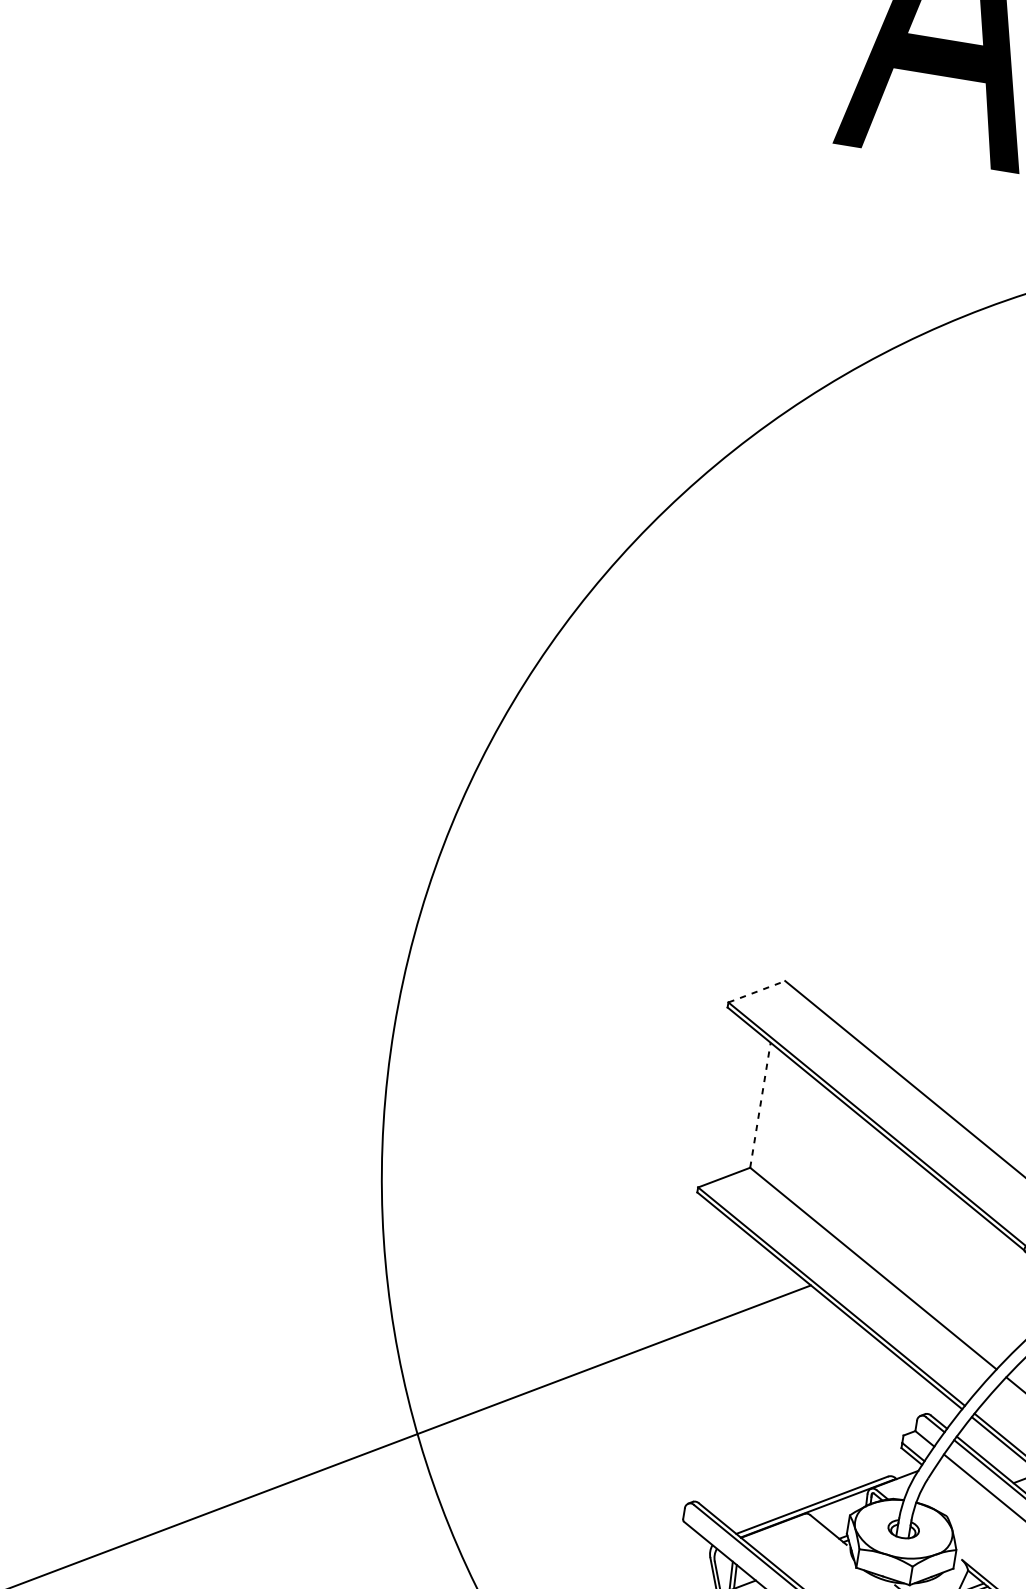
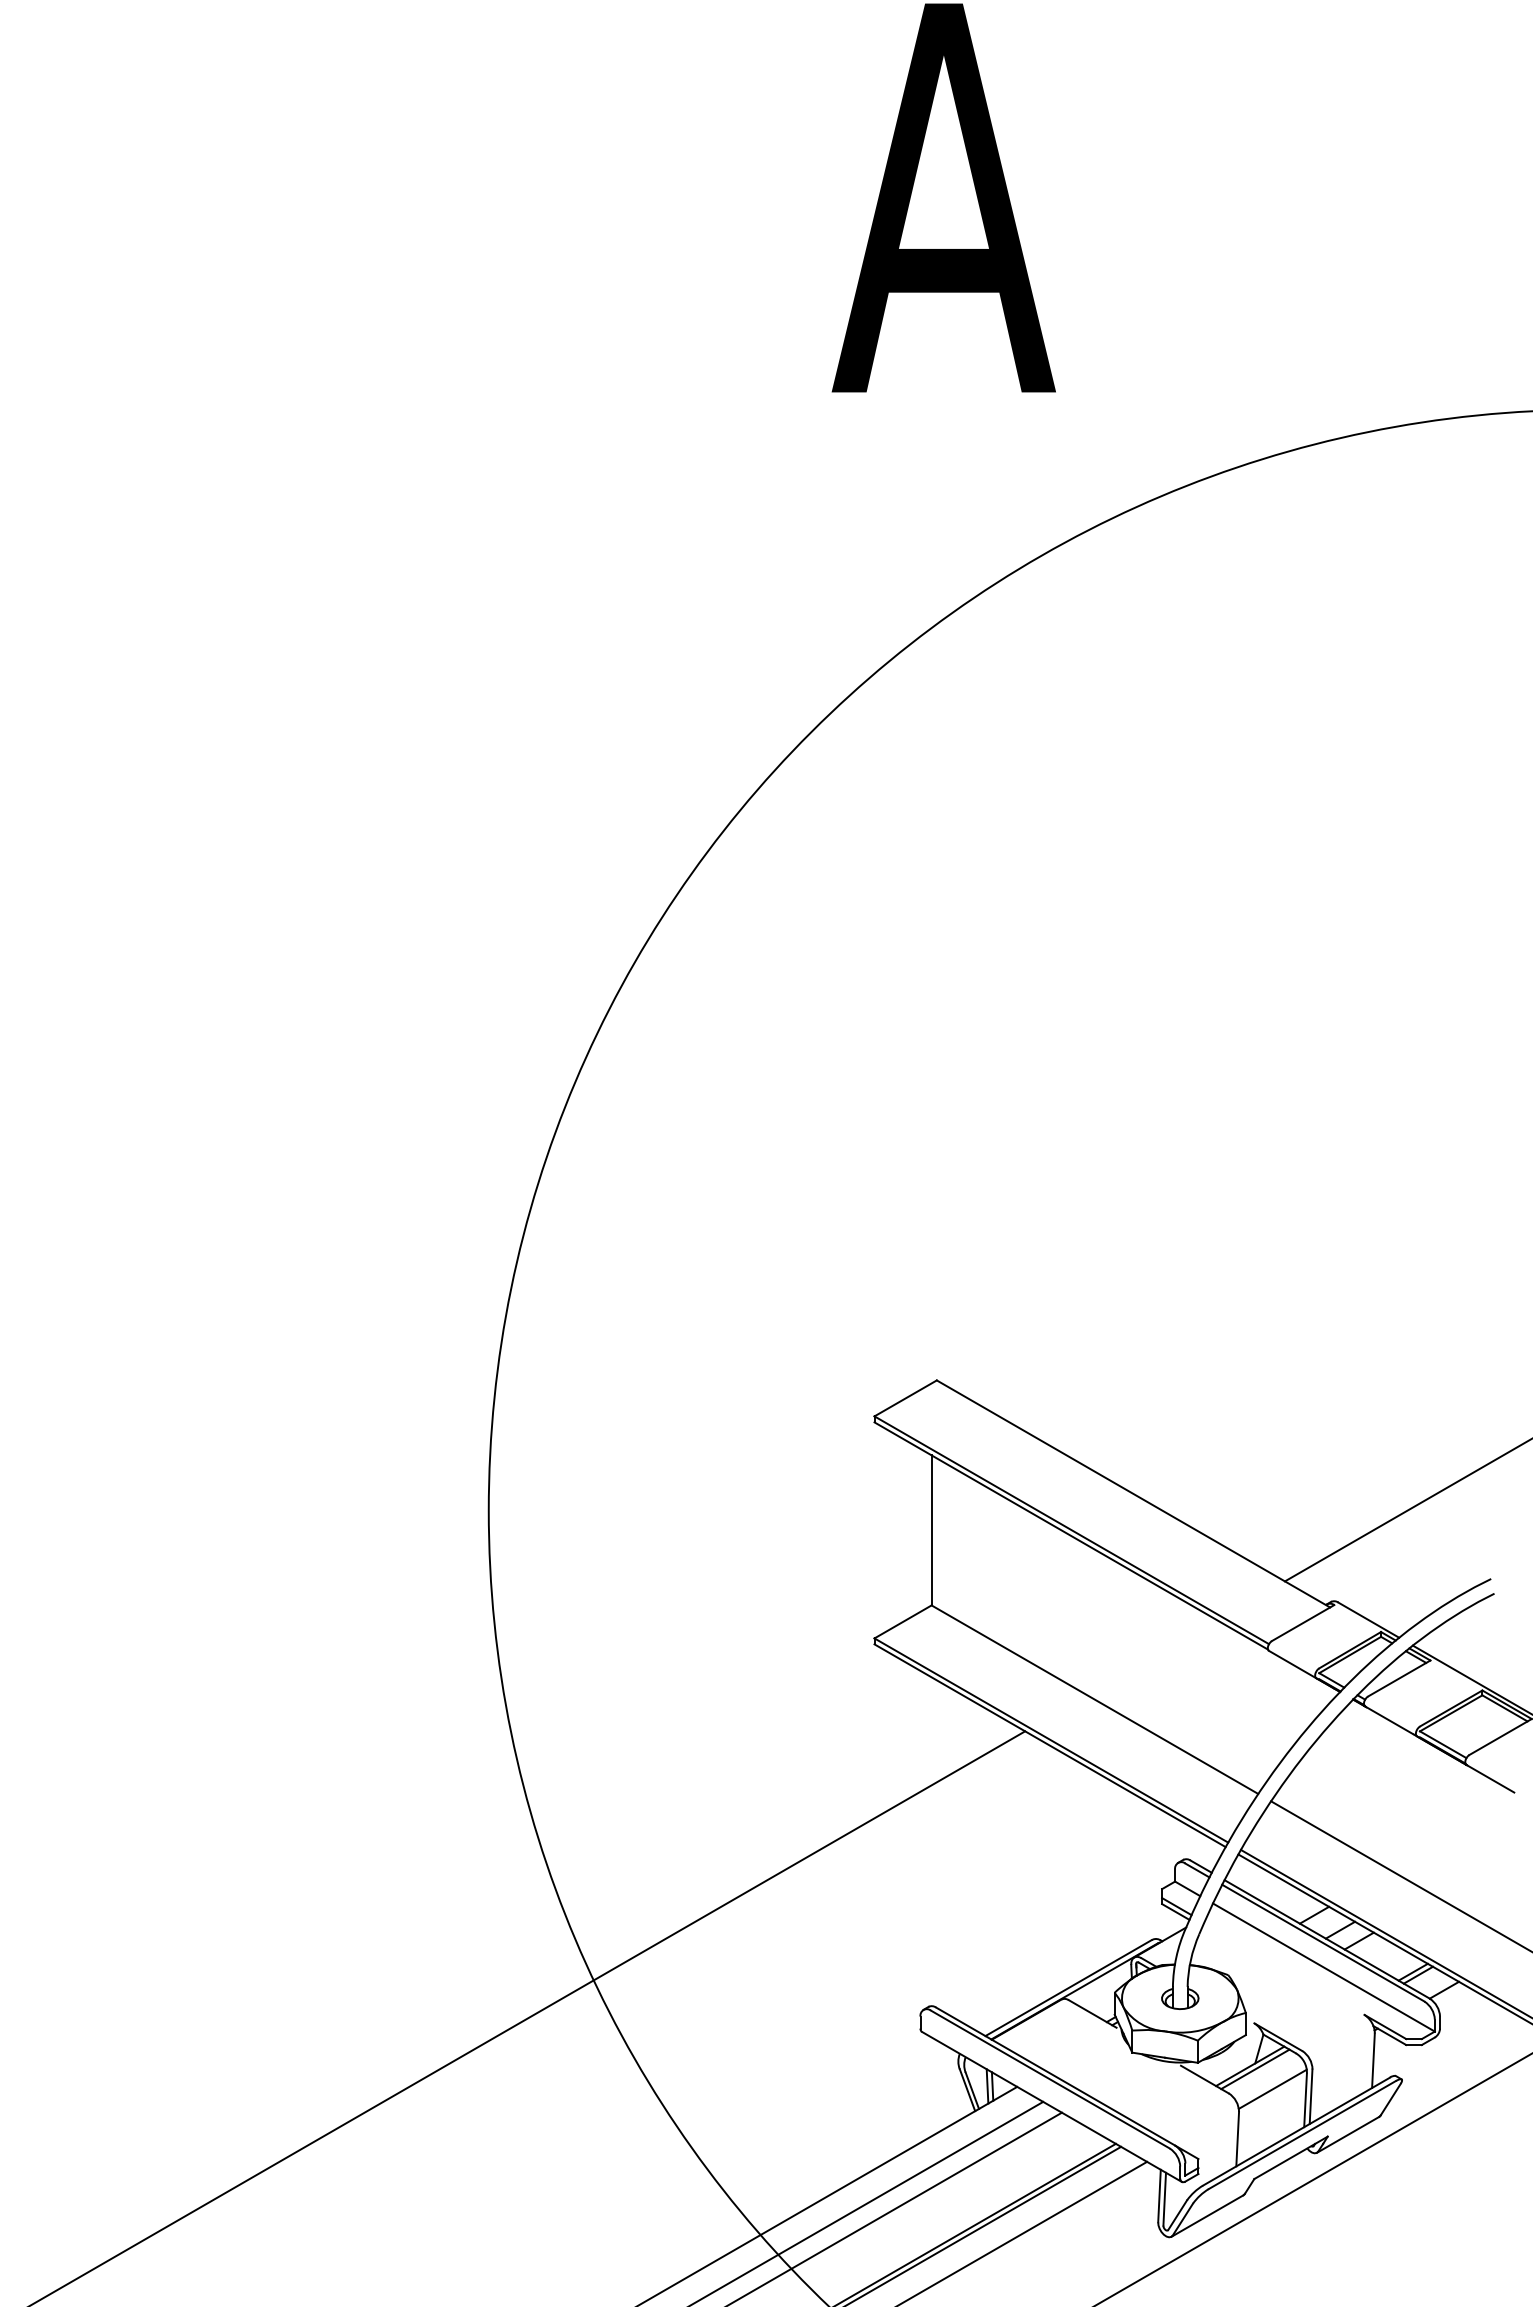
line: (756, 991) -> (905, 1398), dashed -> solid
line: (760, 1104) -> (931, 1529), dashed -> solid

